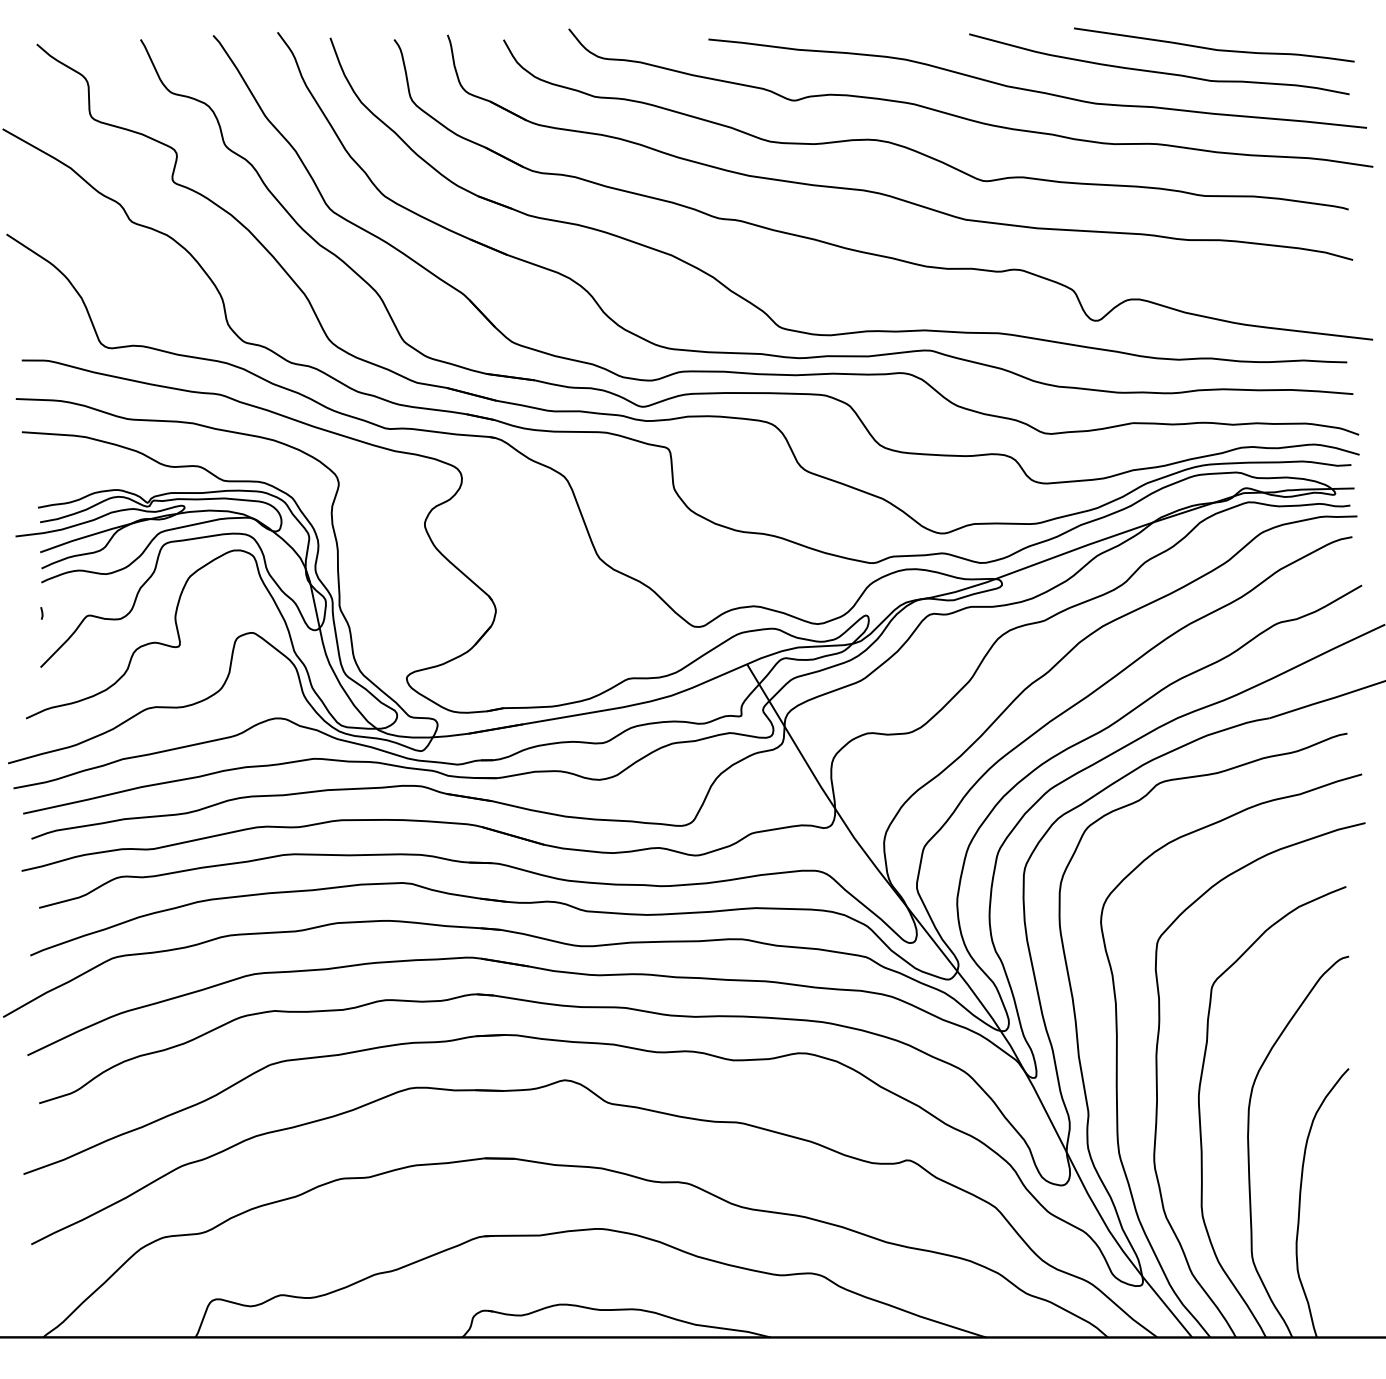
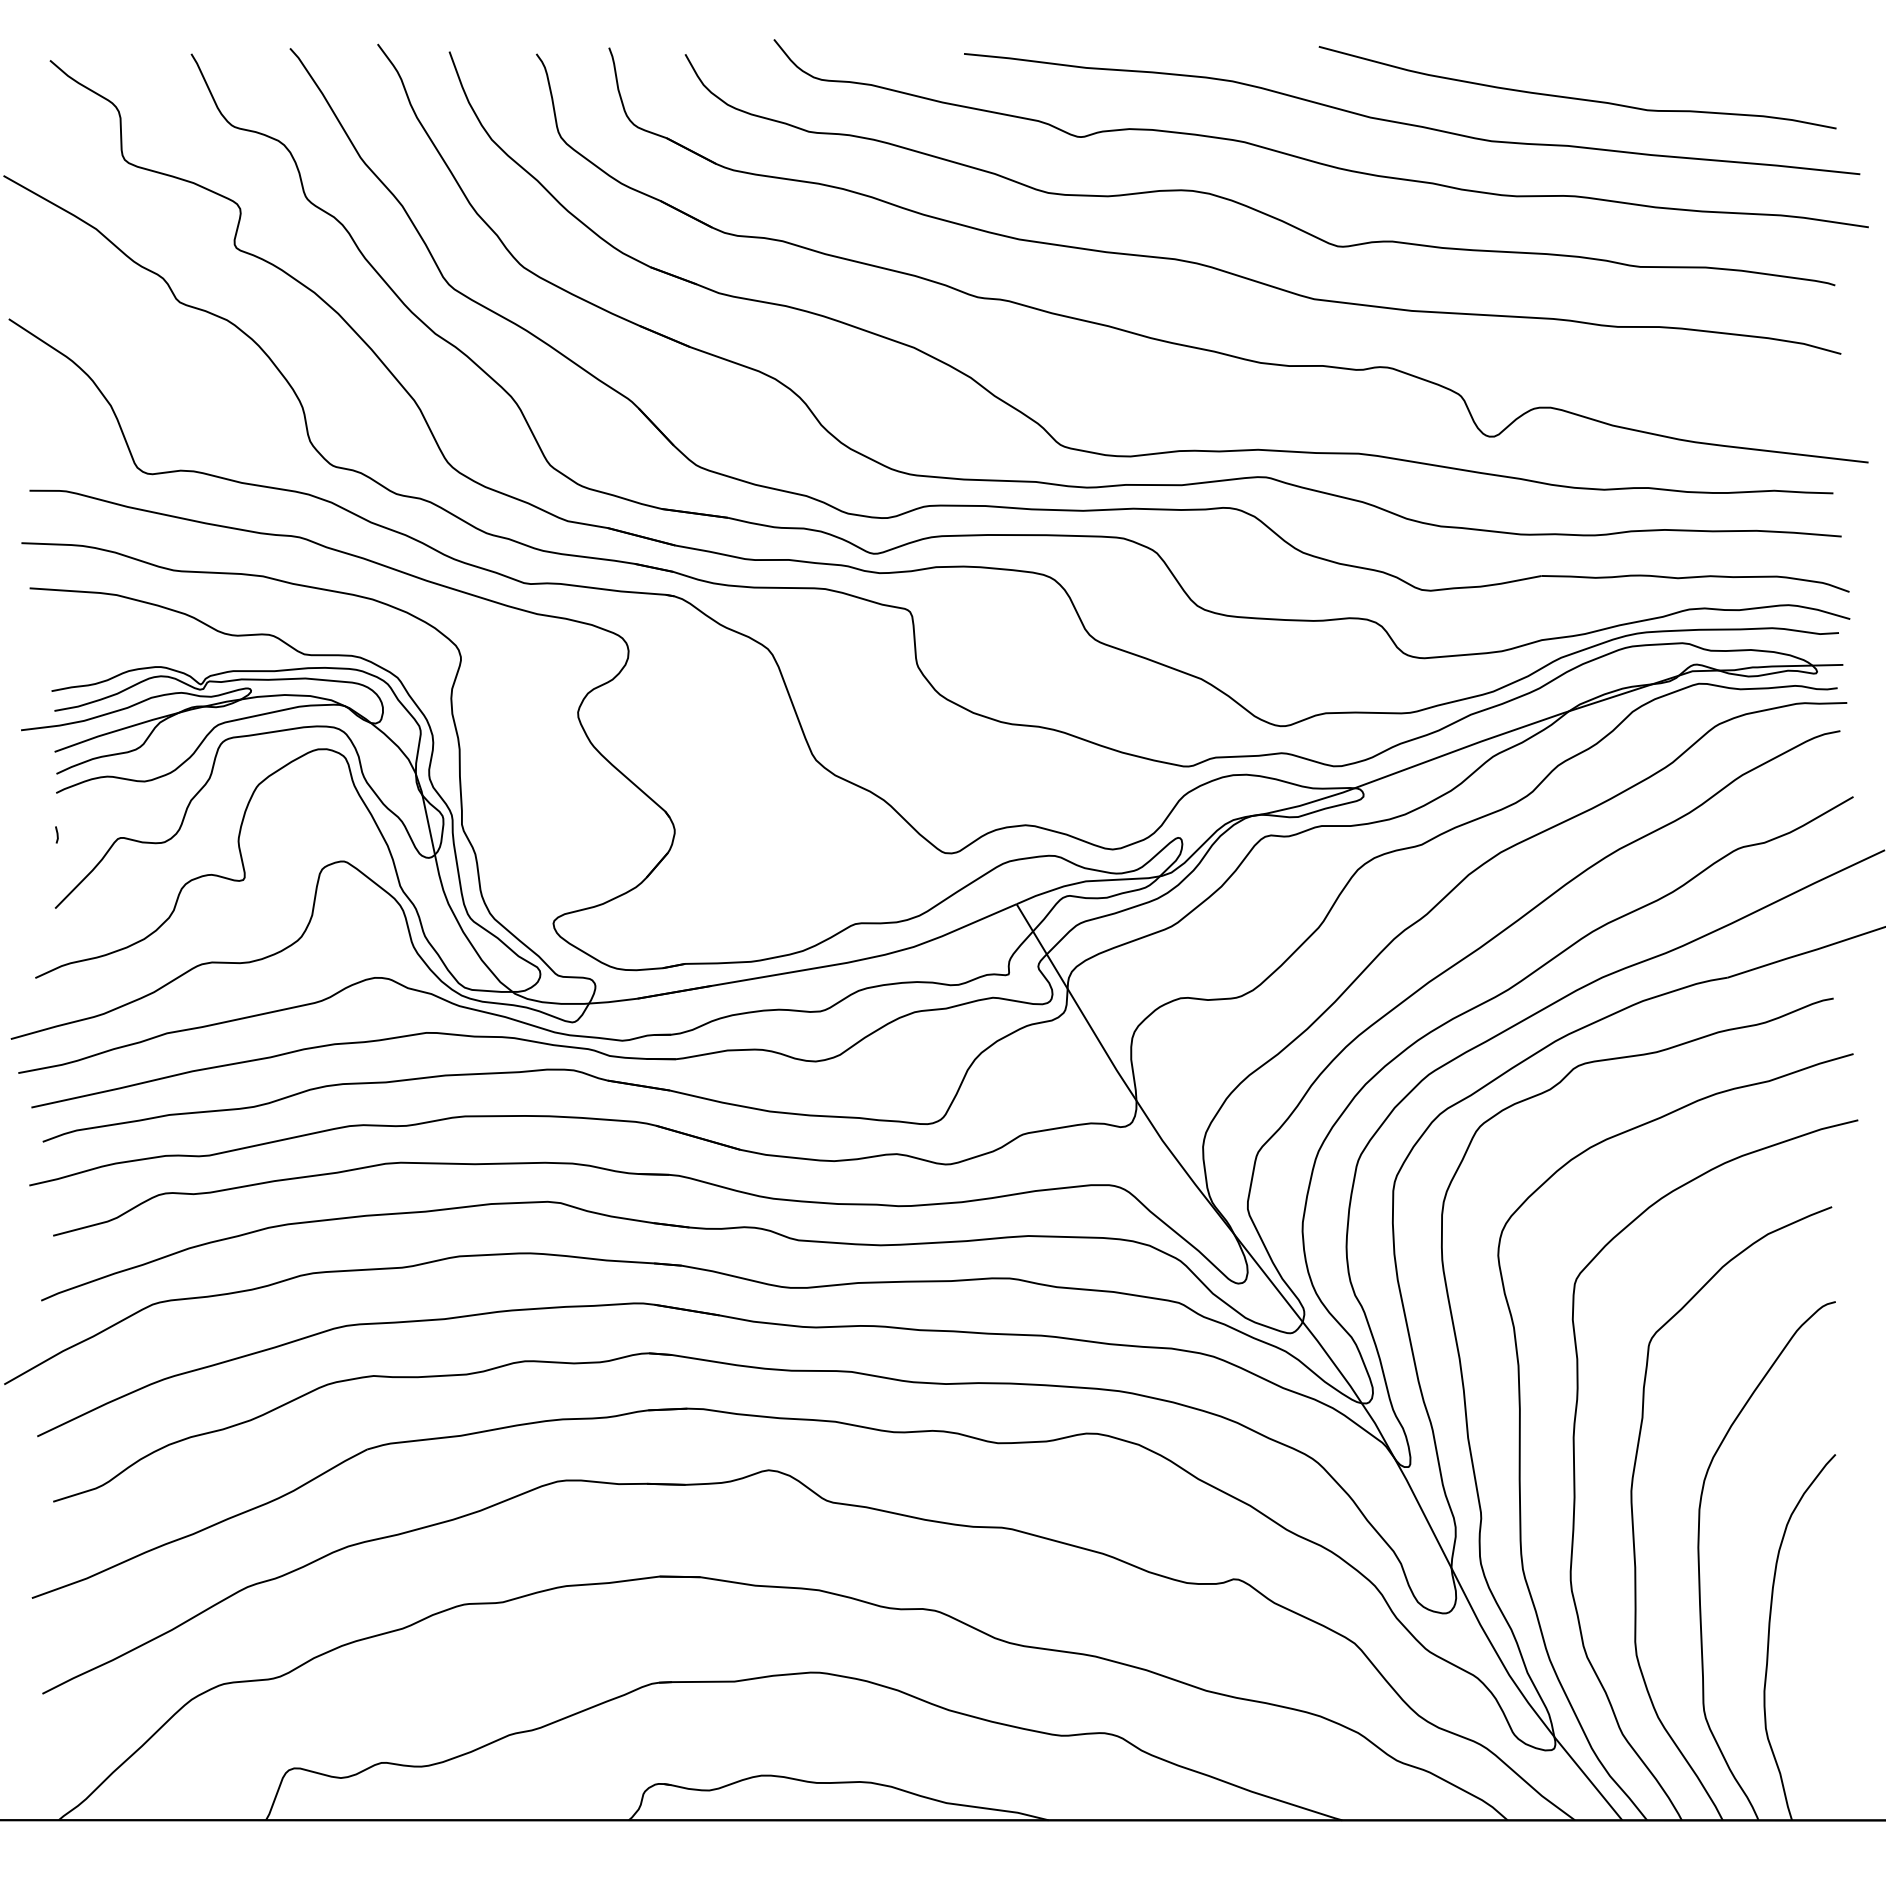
curve: (1214, 48) -> (1652, 66), removed

